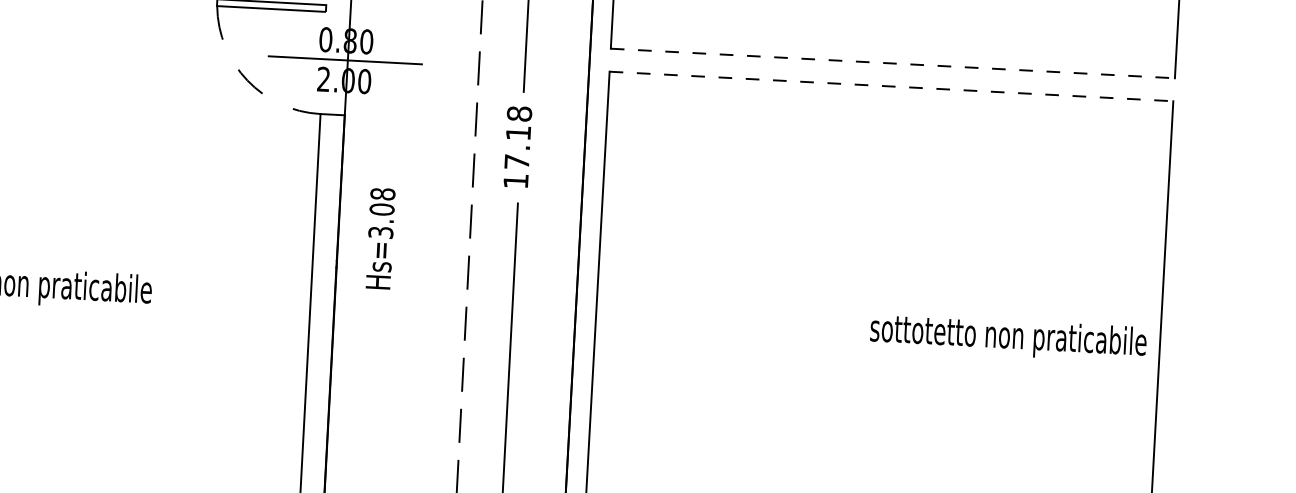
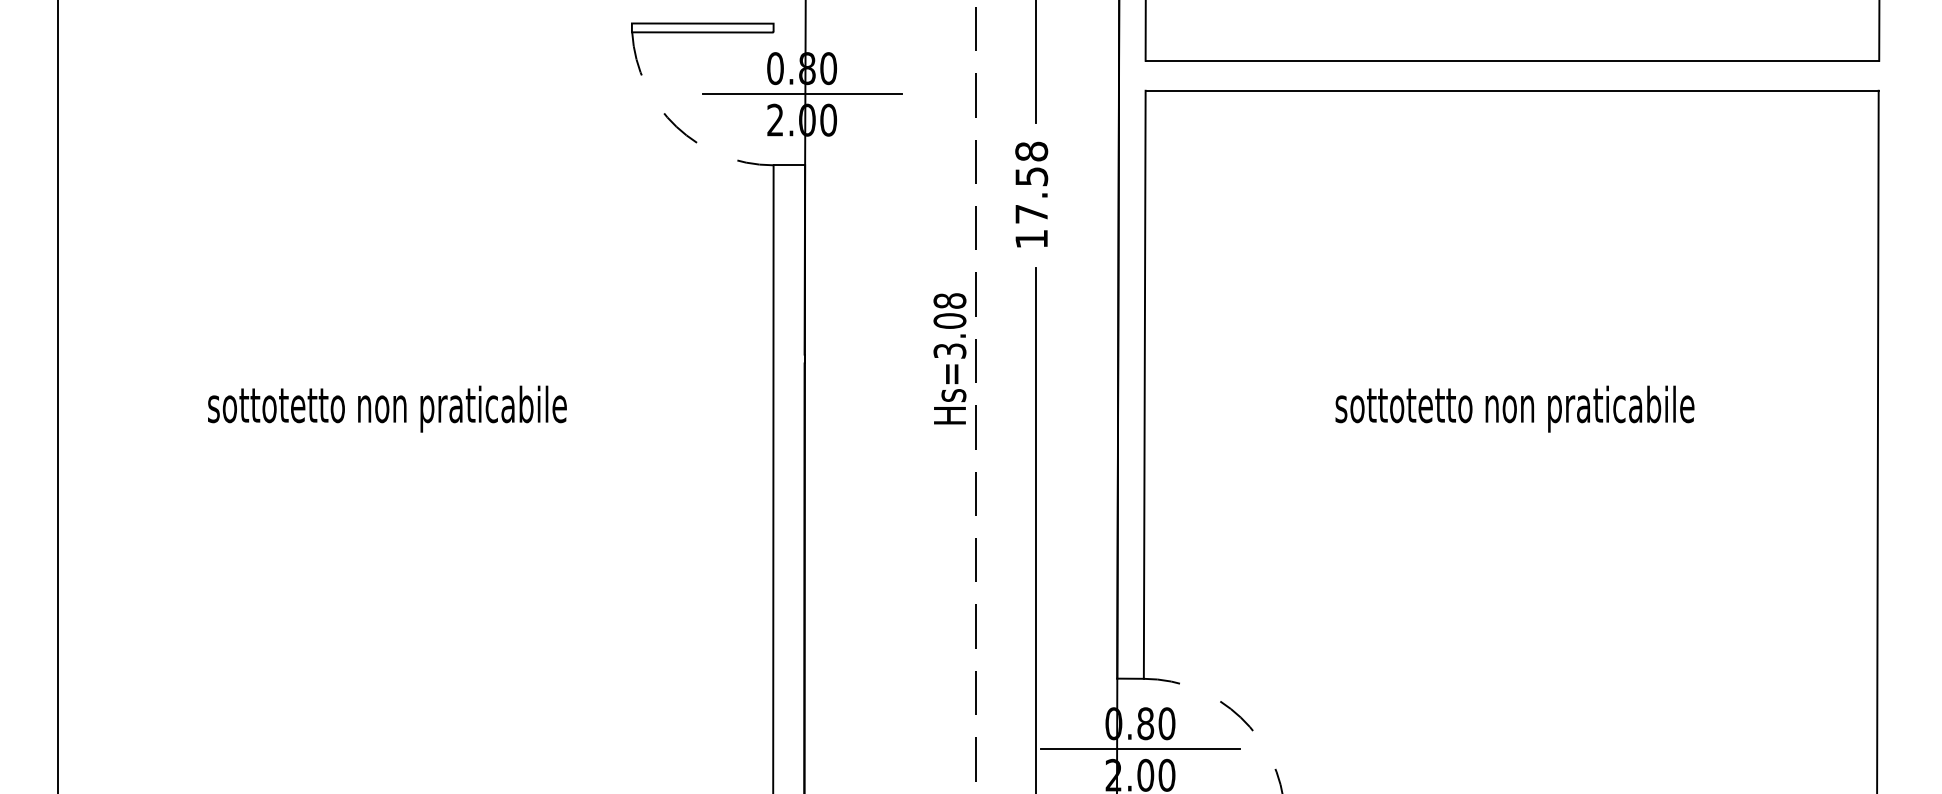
line: (892, 63) -> (1512, 60), dashed -> solid
line: (891, 86) -> (1512, 90), dashed -> solid
text: (518, 133) -> (1031, 176), 17.18 -> 17.58
text: (380, 238) -> (949, 358), moved
text: (1008, 337) -> (1514, 408), moved

